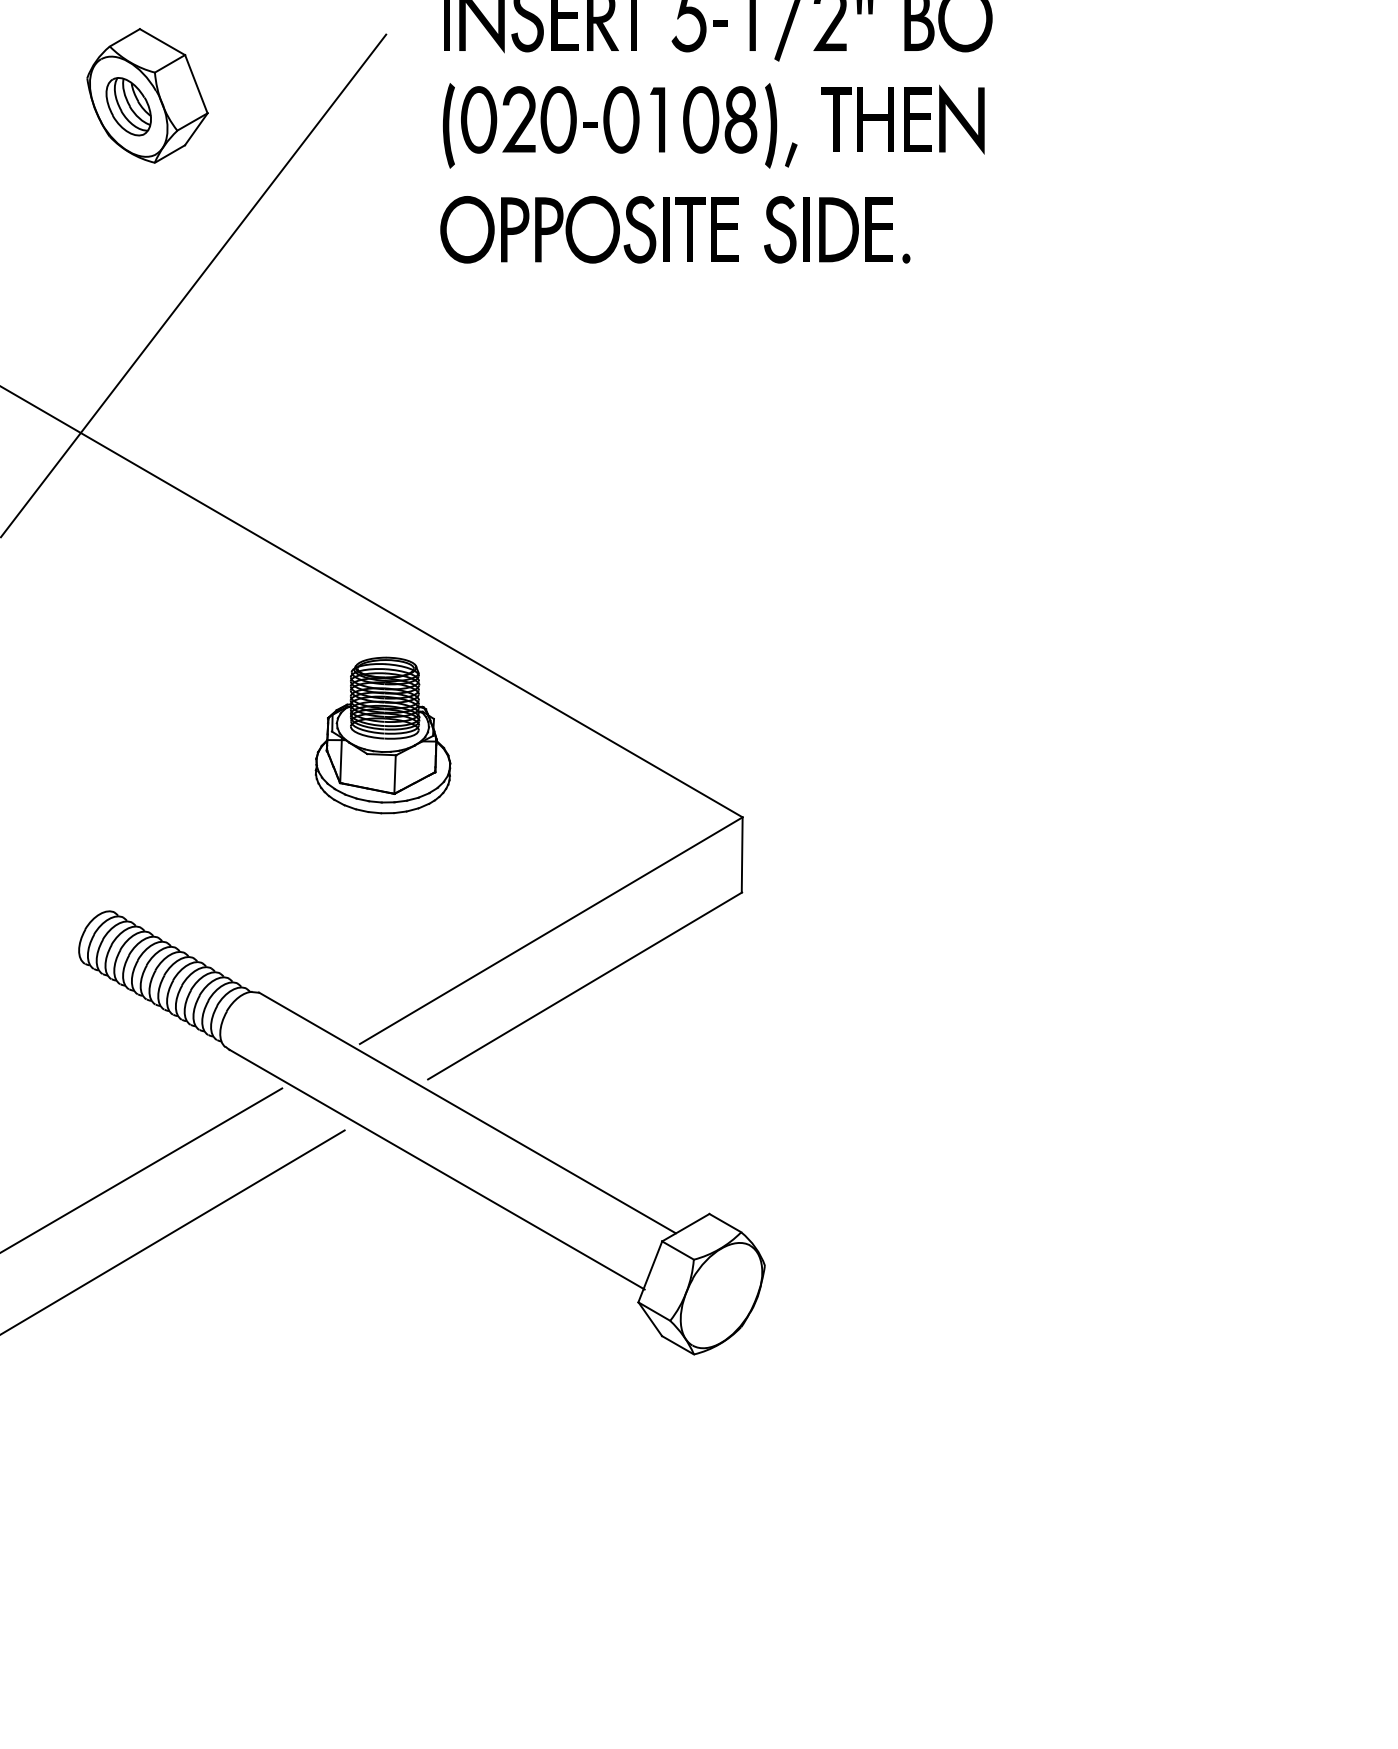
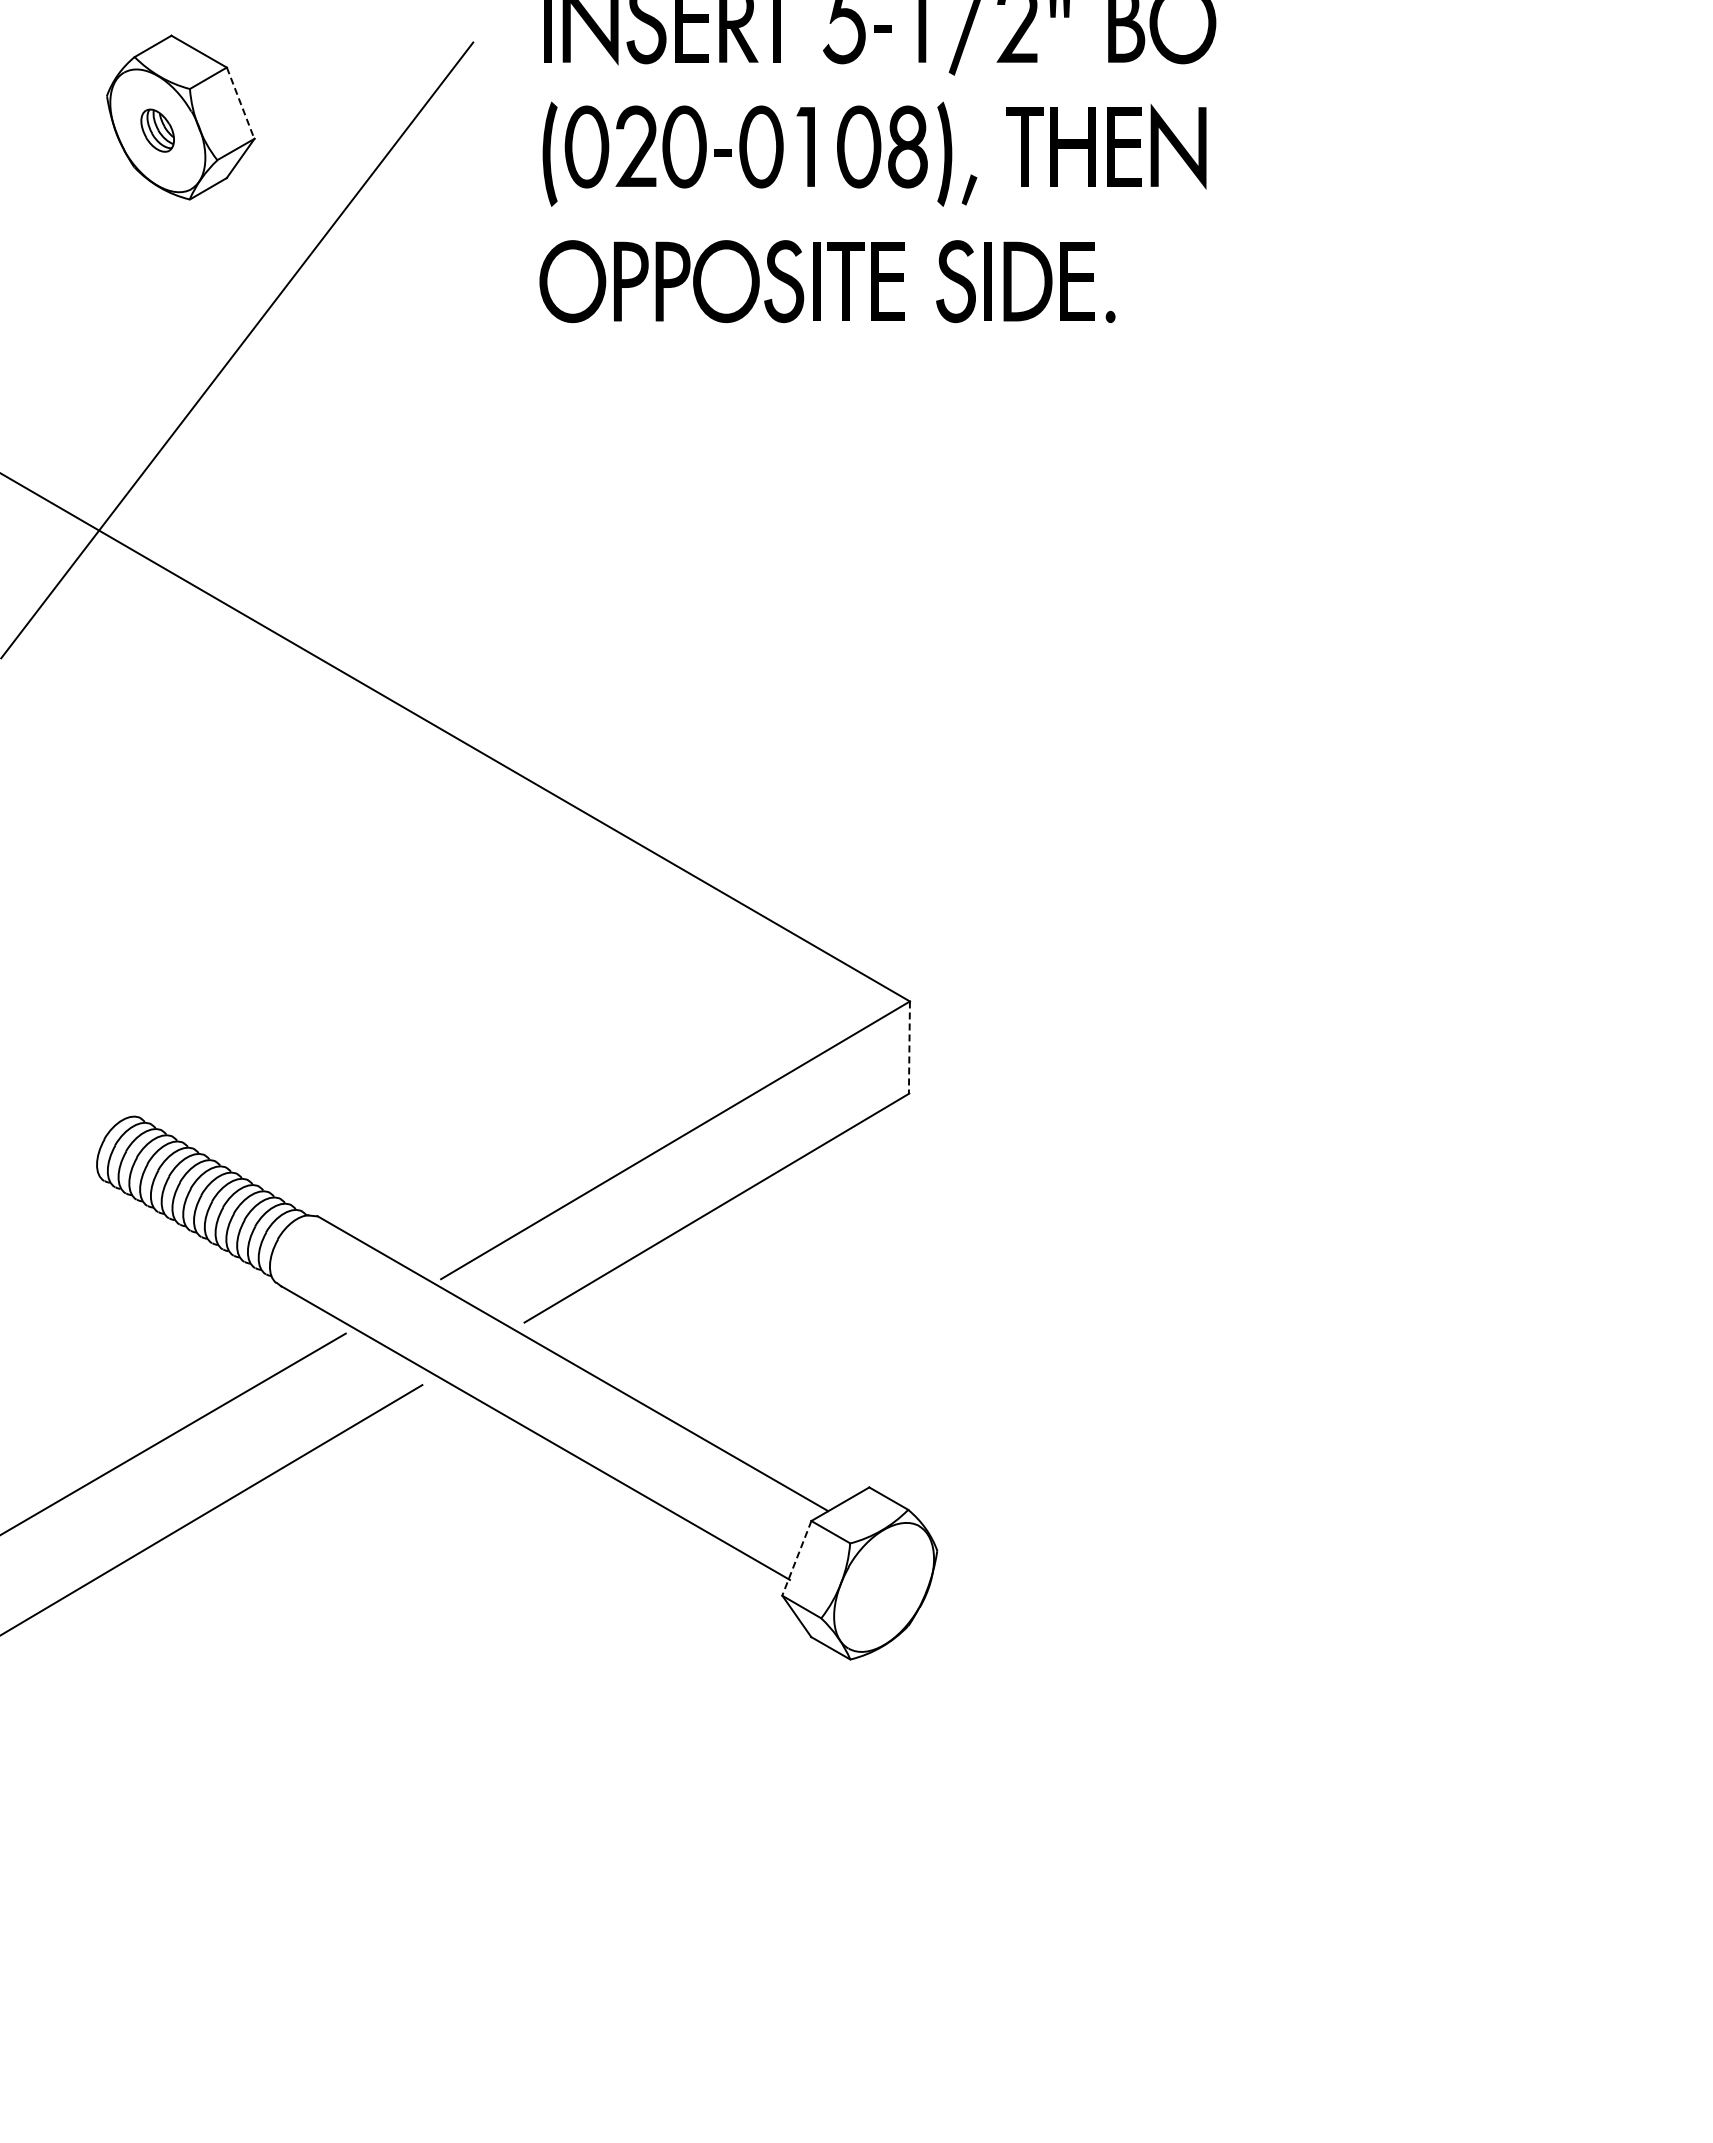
line: (196, 84) -> (240, 103), solid -> dashed
part: (128, 106) -> (157, 130), size x0.6
part: (383, 734) -> (469, 900), removed
line: (742, 855) -> (909, 1048), solid -> dashed
line: (650, 1271) -> (796, 1558), solid -> dashed

